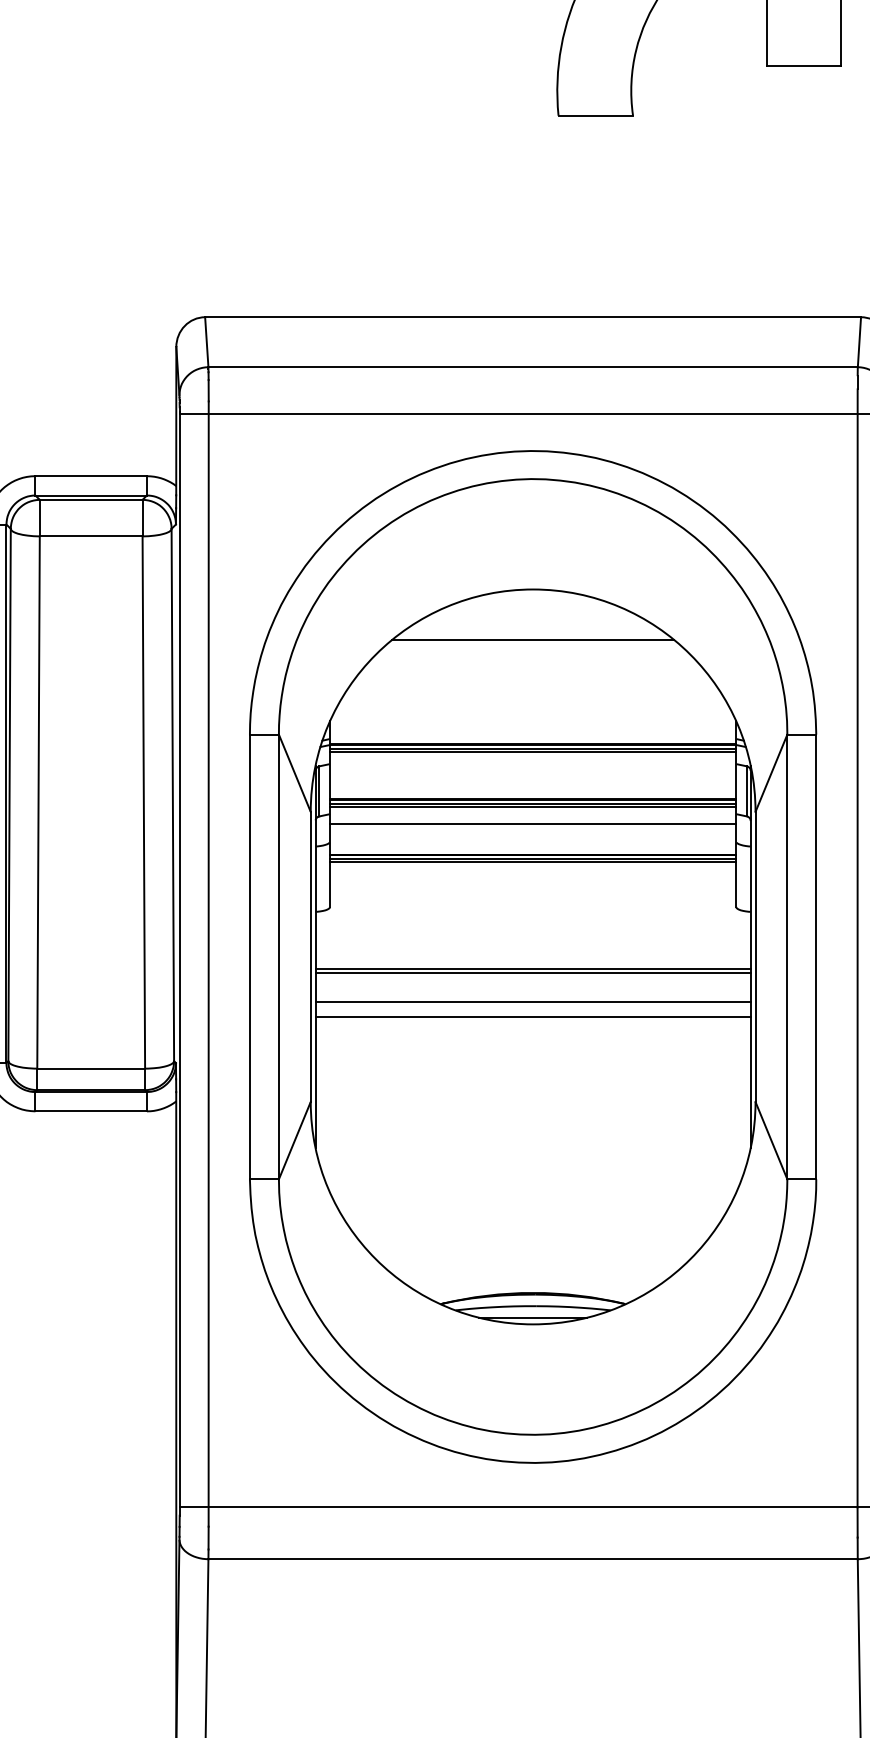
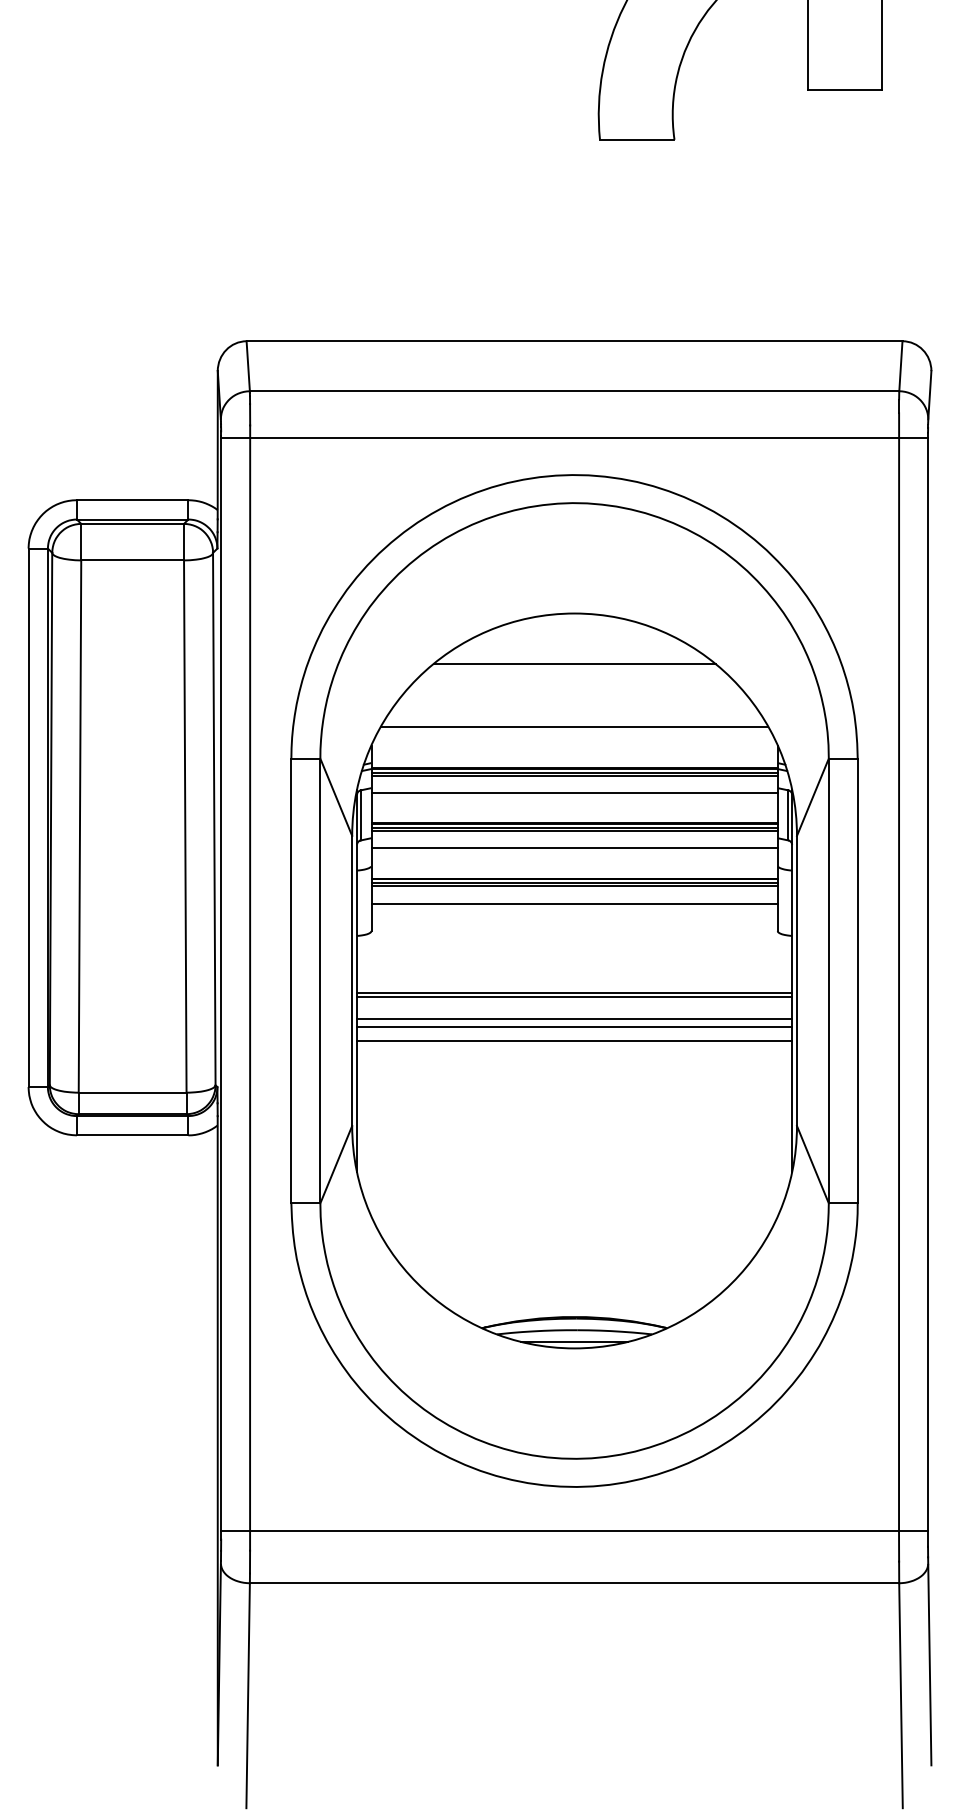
line: (533, 703) -> (574, 727), added
line: (533, 769) -> (574, 793), added
line: (533, 879) -> (574, 903), added
line: (533, 995) -> (574, 1019), added

